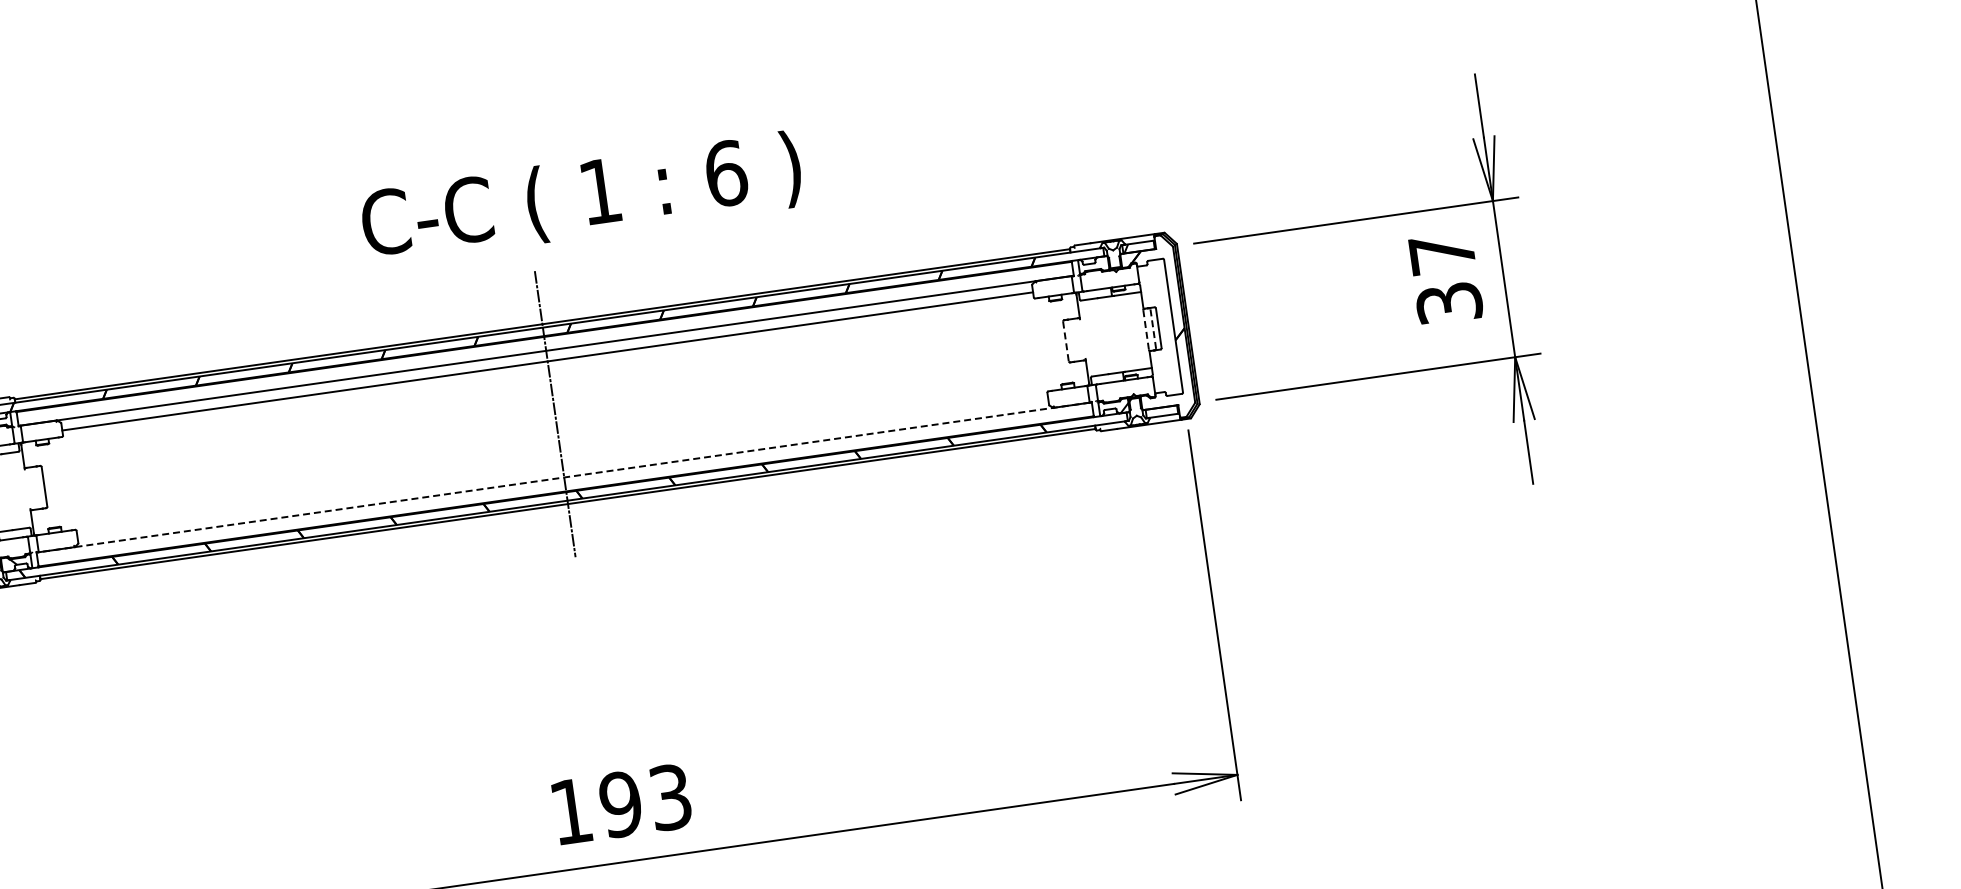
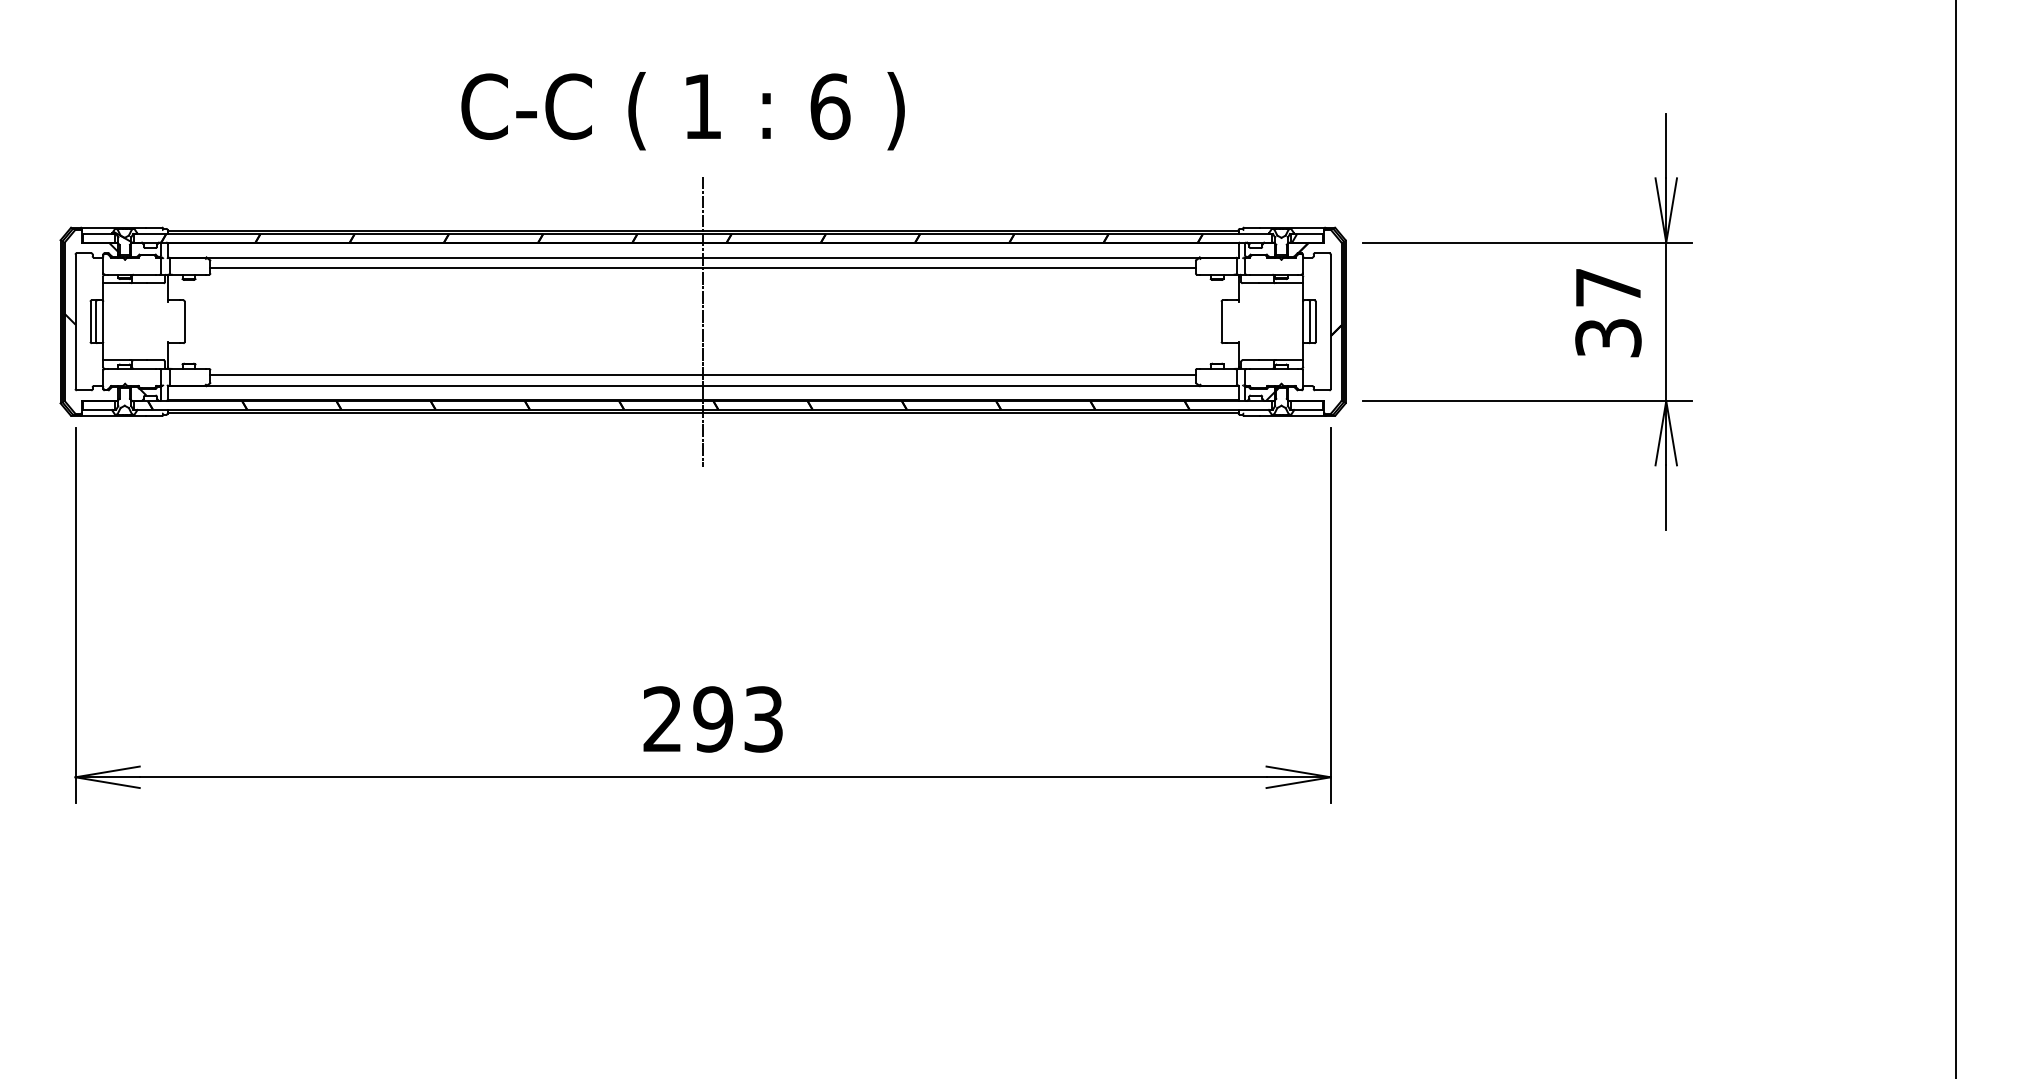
text: (581, 199) -> (682, 111), moved
line: (1153, 328) -> (1310, 321), dashed -> solid
line: (1145, 330) -> (1302, 322), dashed -> solid
line: (1065, 342) -> (1221, 322), dashed -> solid
line: (562, 467) -> (702, 375), added
line: (564, 477) -> (703, 386), dashed -> solid
text: (569, 810) -> (661, 718), 193 -> 293

